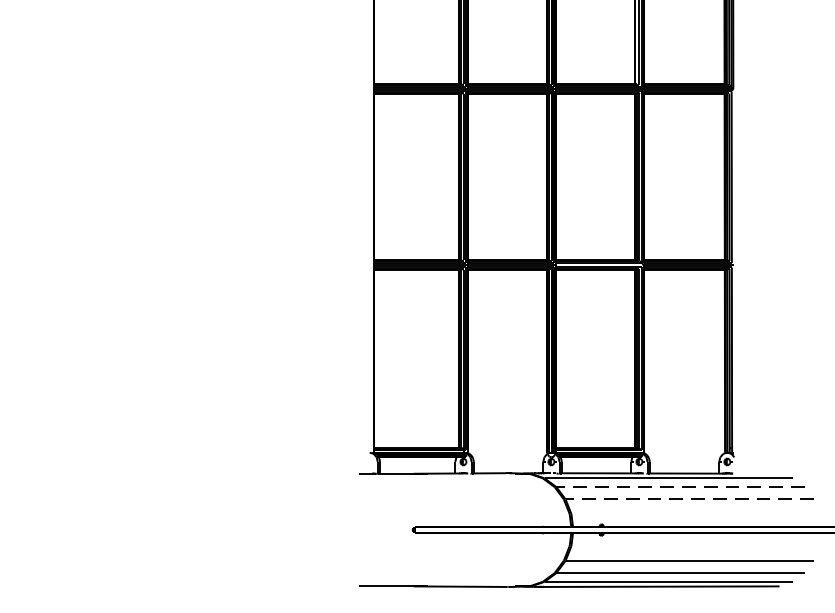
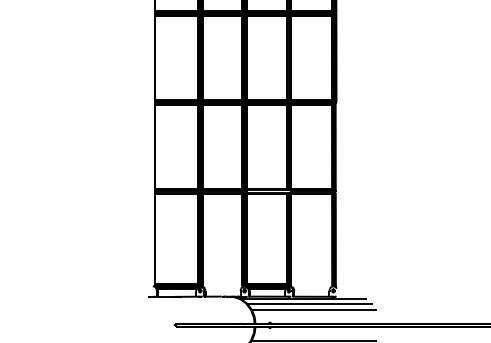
line: (679, 486) -> (309, 303), dashed -> solid
line: (689, 498) -> (314, 309), dashed -> solid

